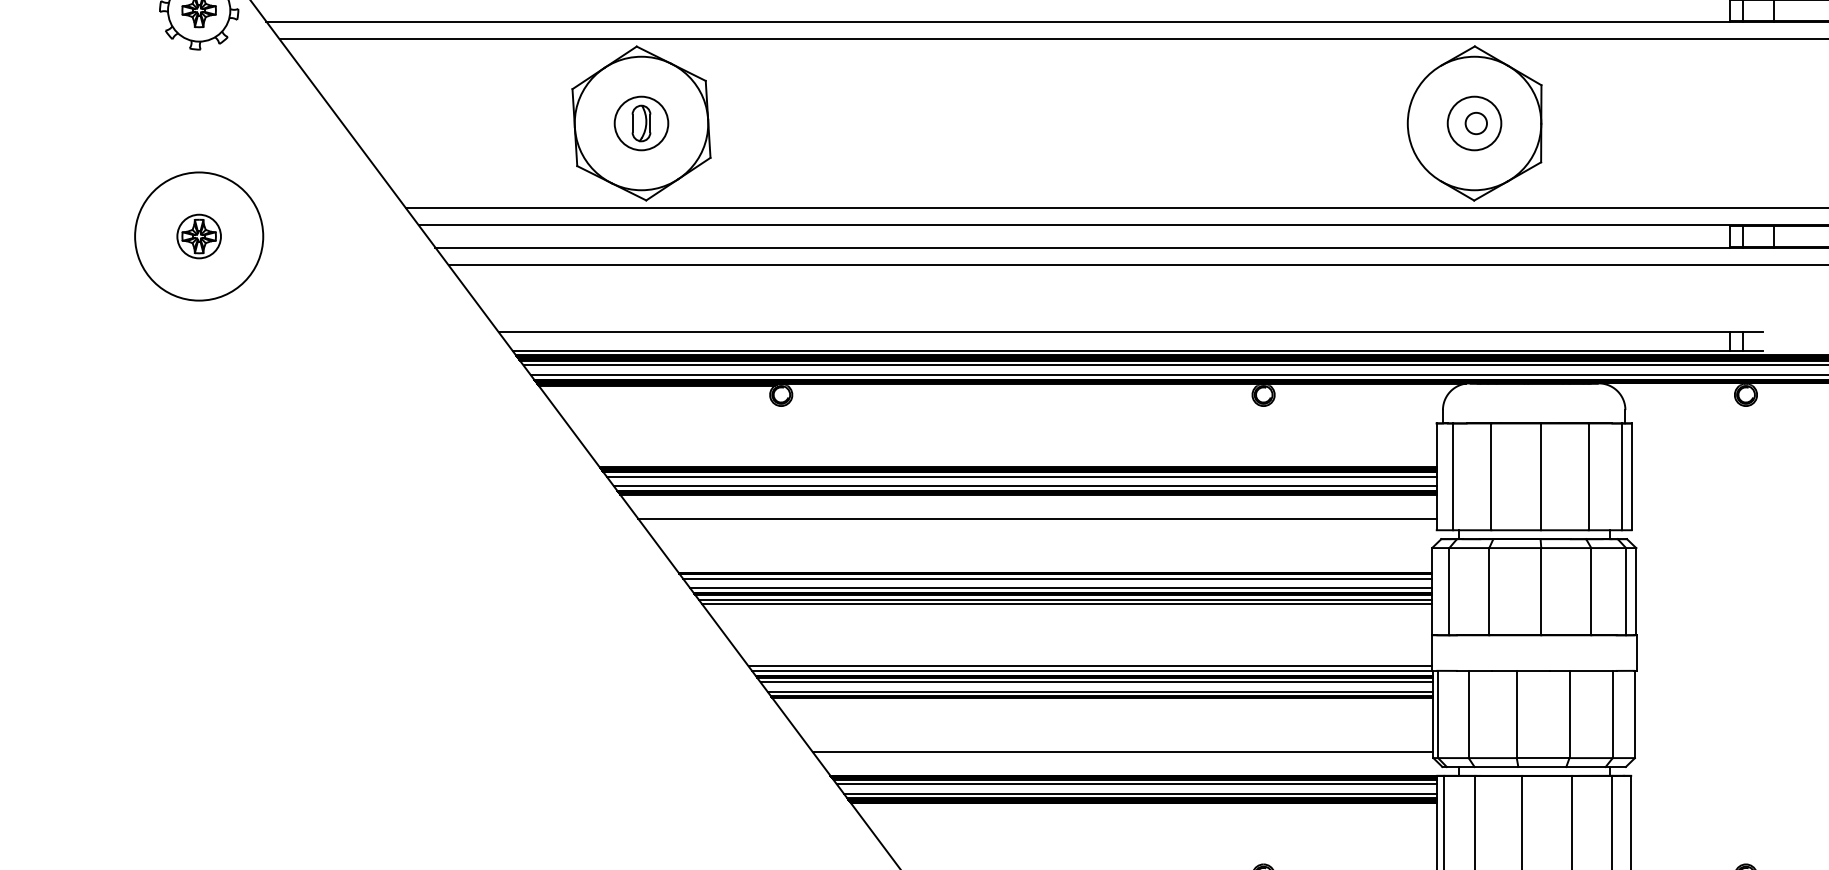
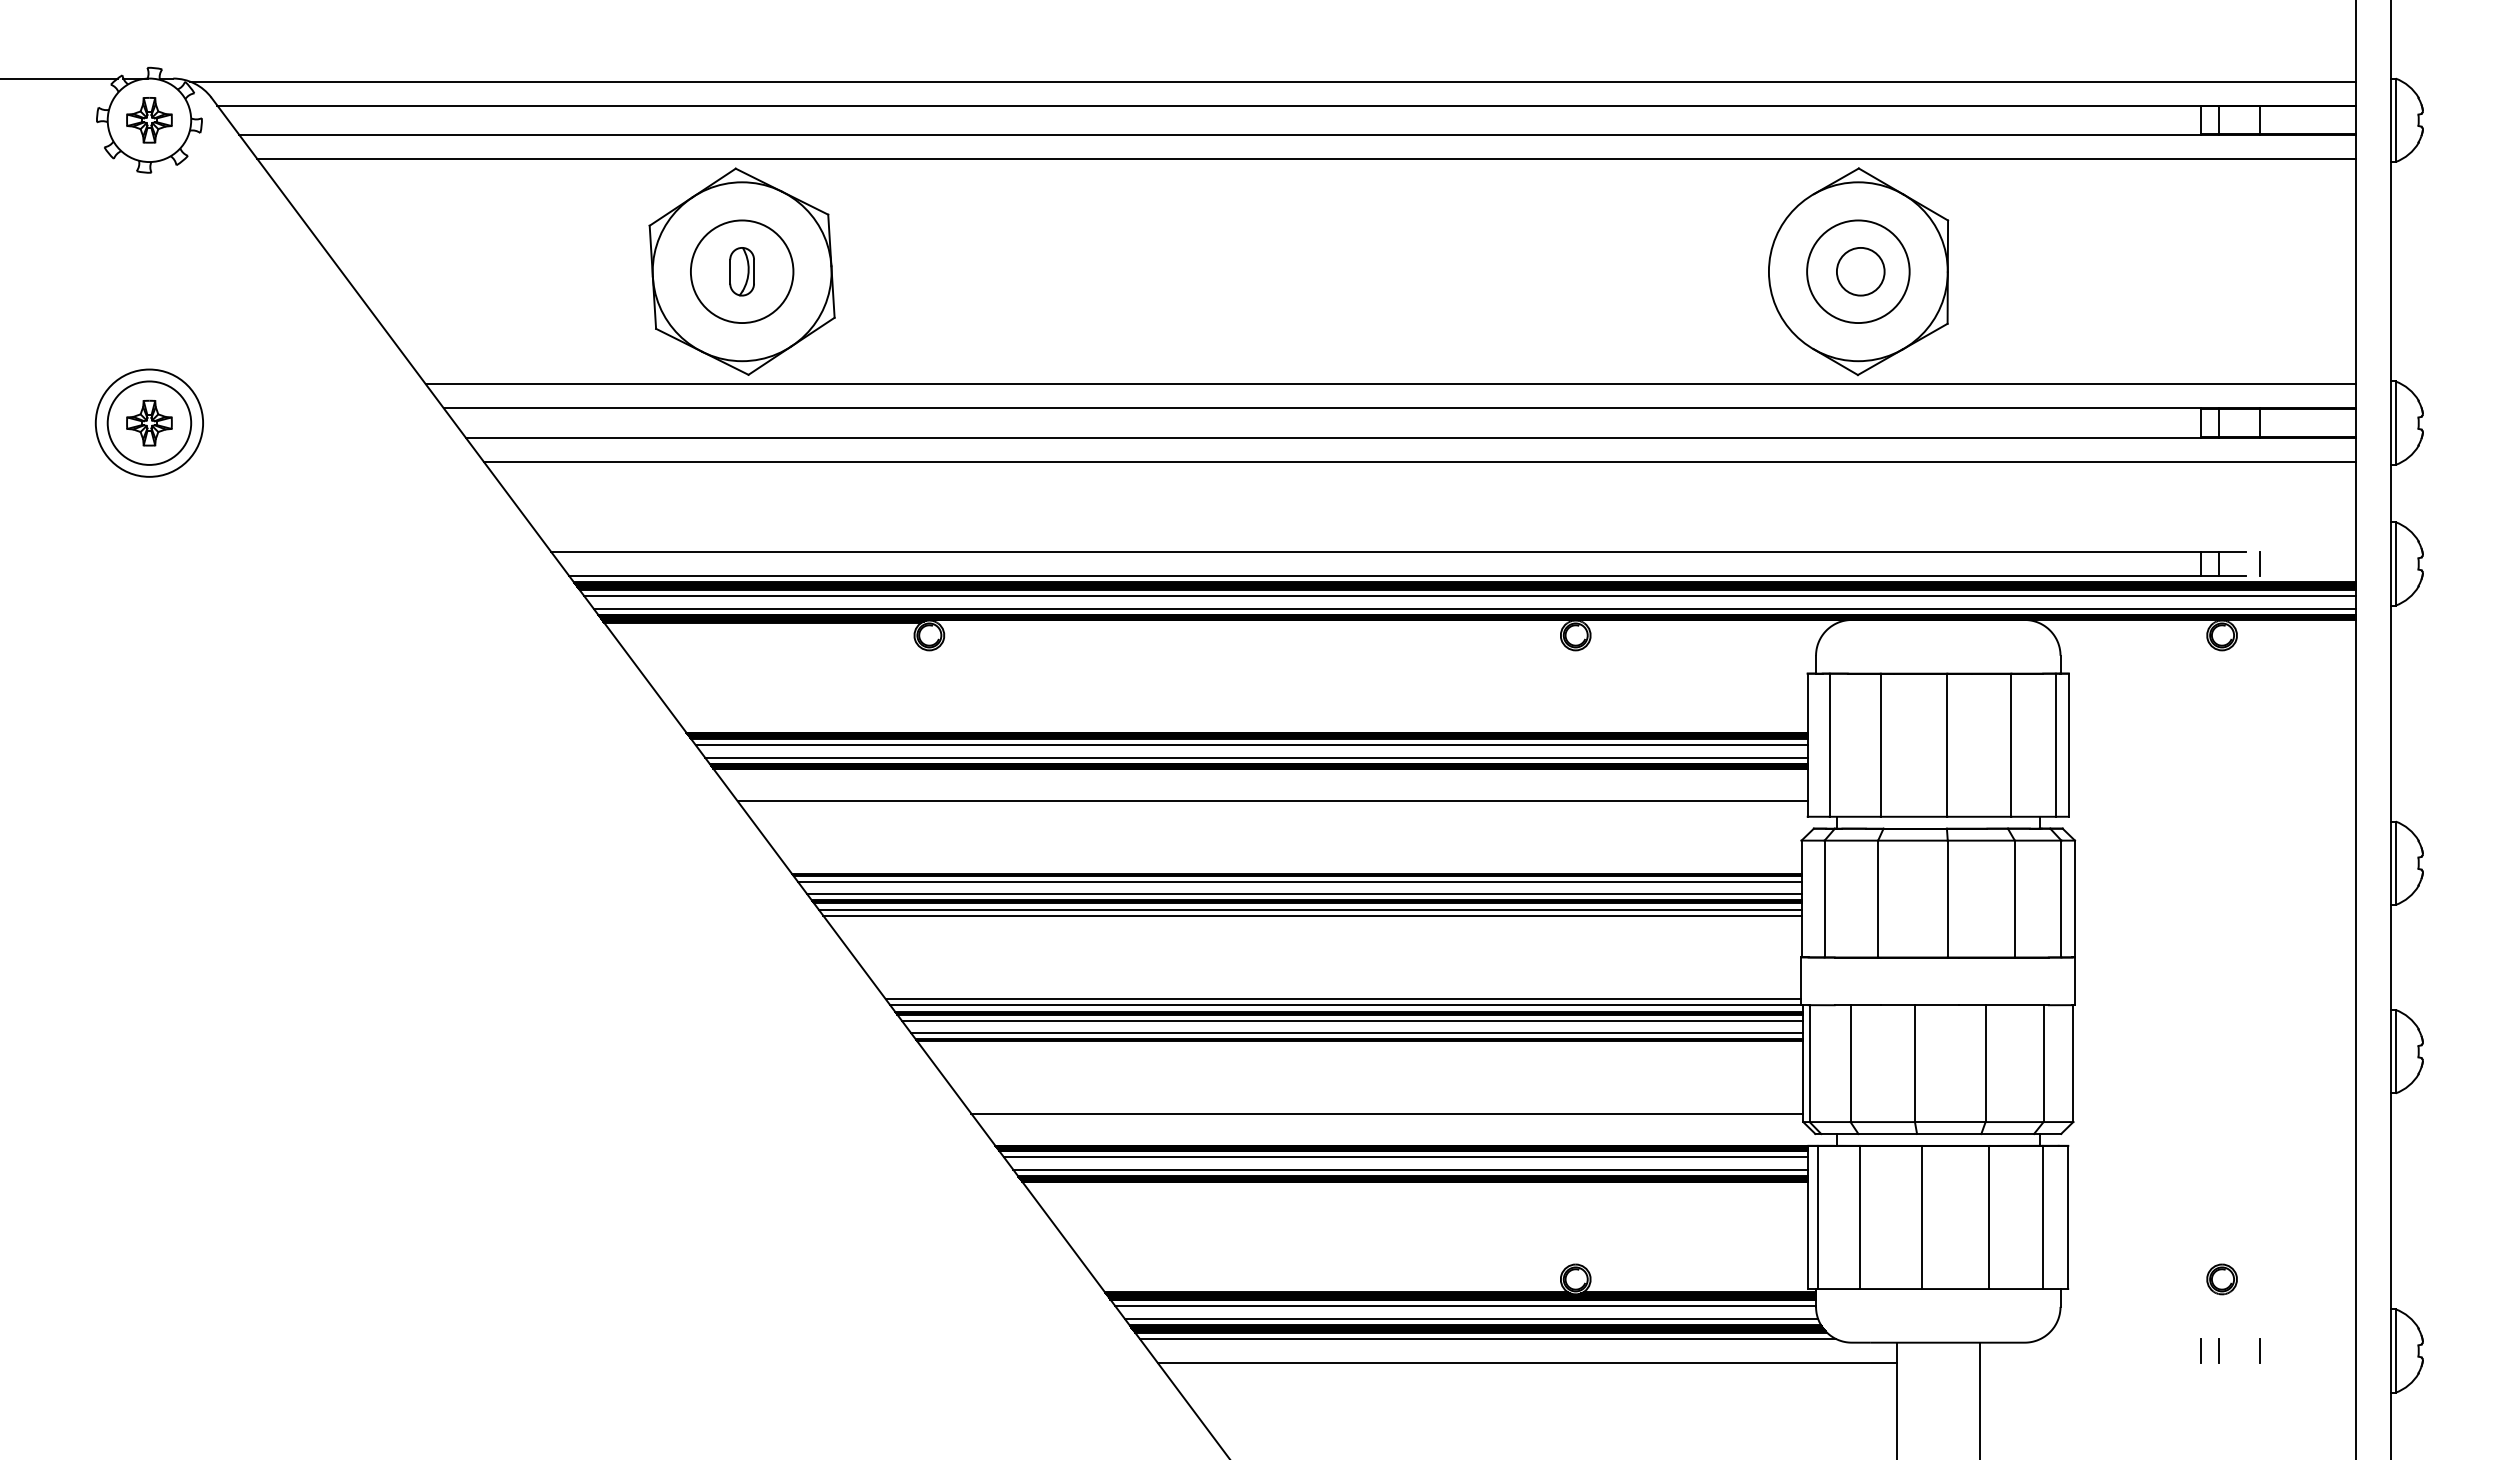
circle: (641, 123) -> (741, 271), size x1.43
circle: (1474, 123) -> (1858, 271), size x1.43
circle: (1476, 123) -> (1860, 271), size x1.67
circle: (199, 236) -> (149, 422), size x0.62
circle: (199, 236) -> (149, 422), size x1.43
line: (1774, 341) -> (2260, 563), added

